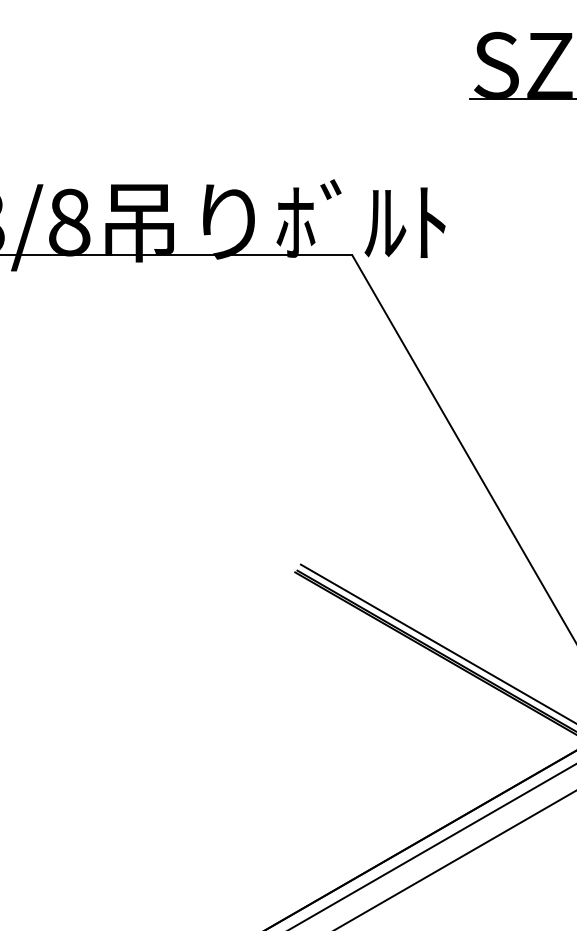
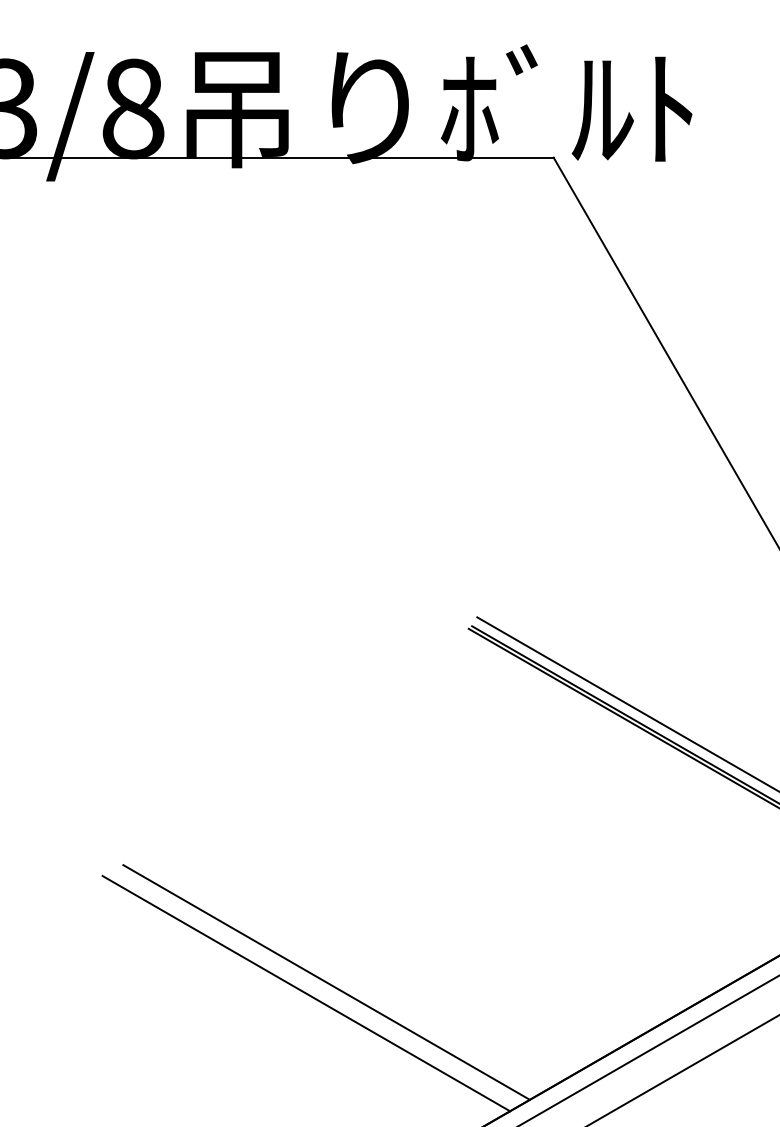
line: (199, 810) -> (326, 982), added
line: (185, 817) -> (305, 993), added

